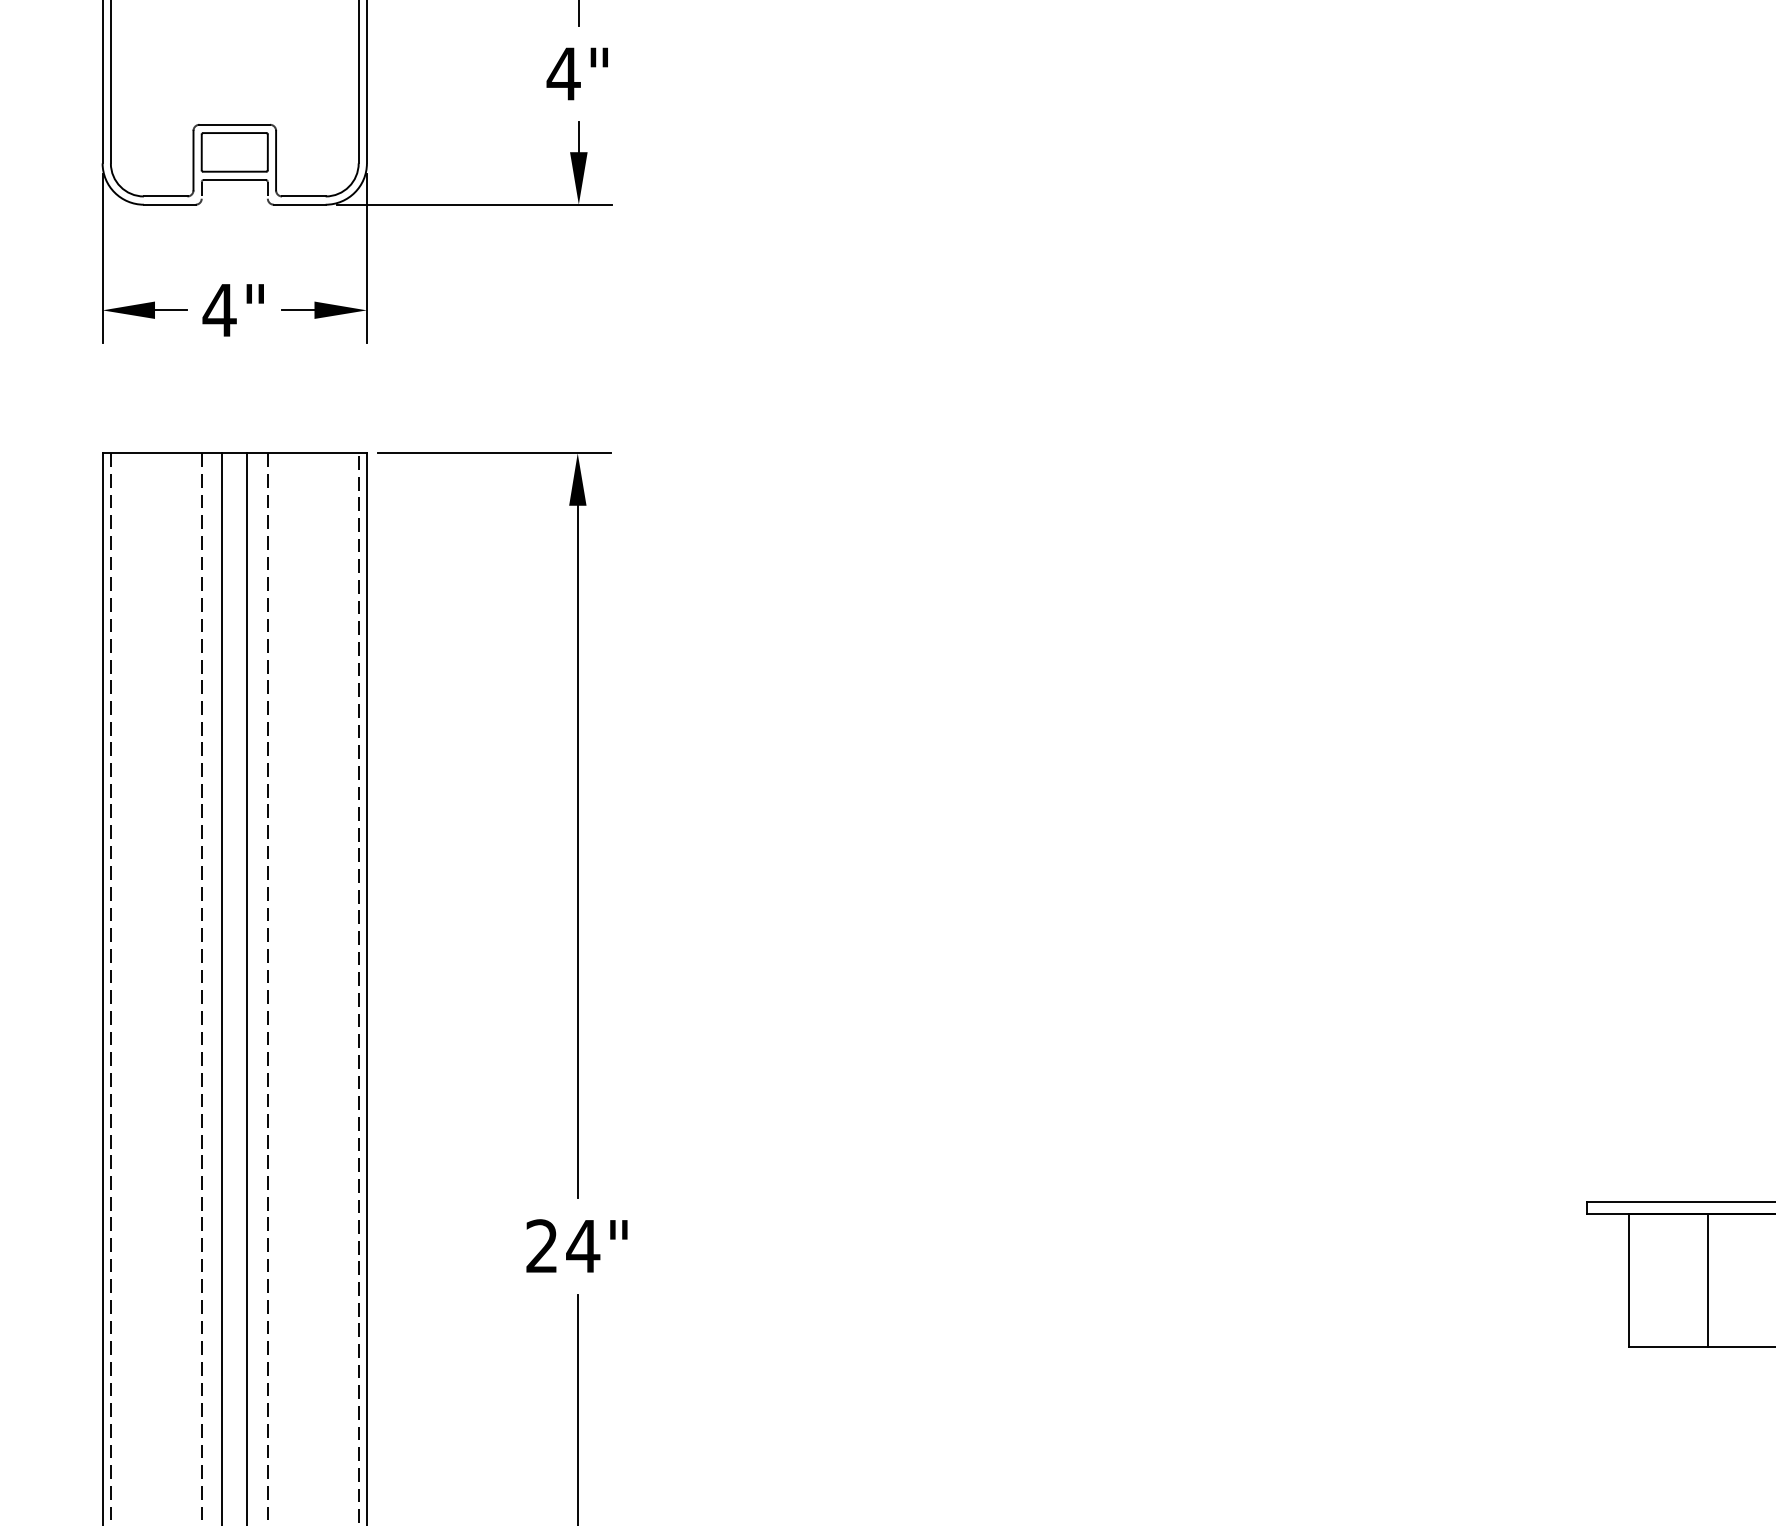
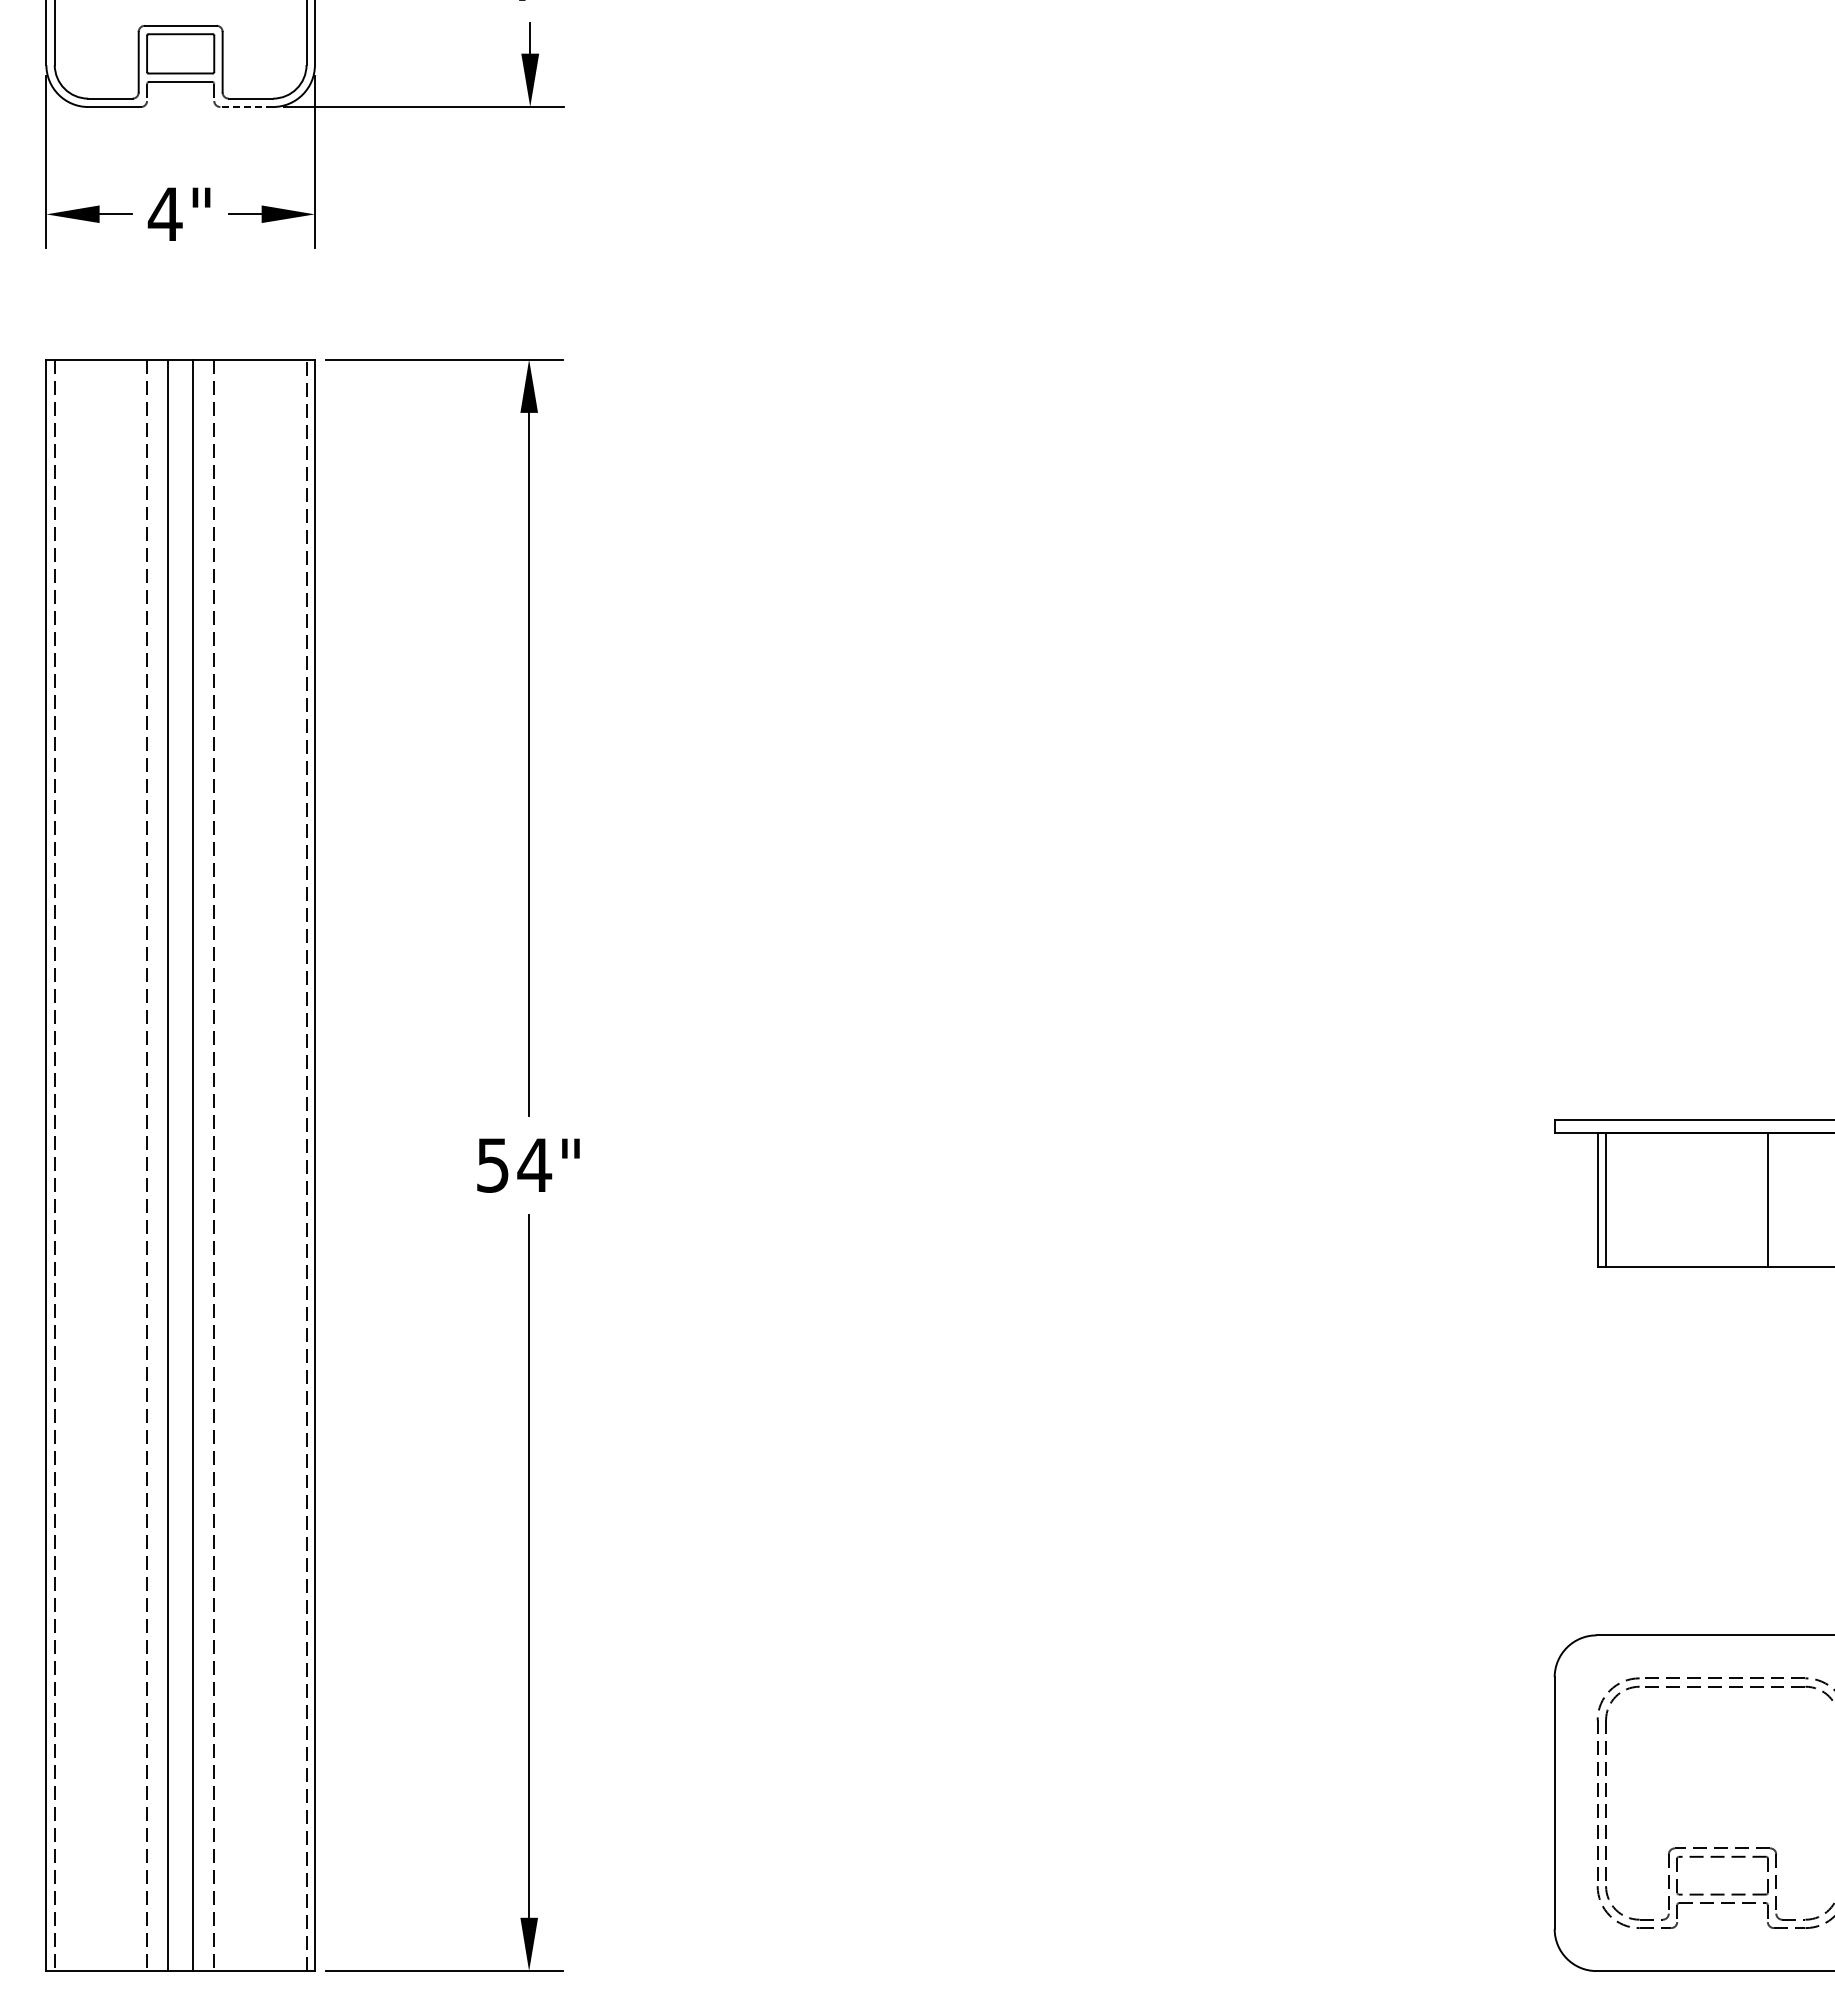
line: (299, 205) -> (246, 107), solid -> dashed
text: (541, 1245) -> (492, 1164), 24" -> 54"
line: (1707, 1279) -> (1606, 1199), moved

